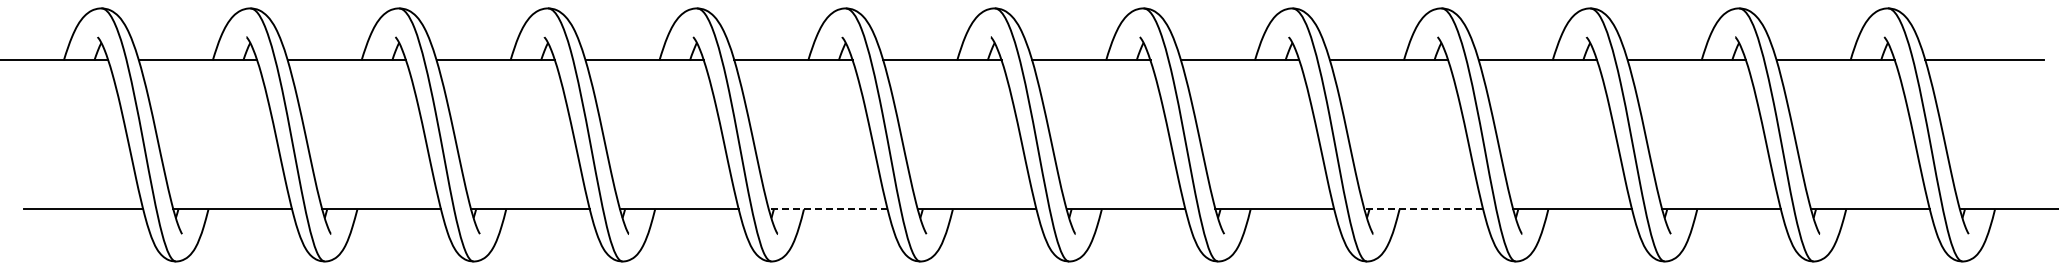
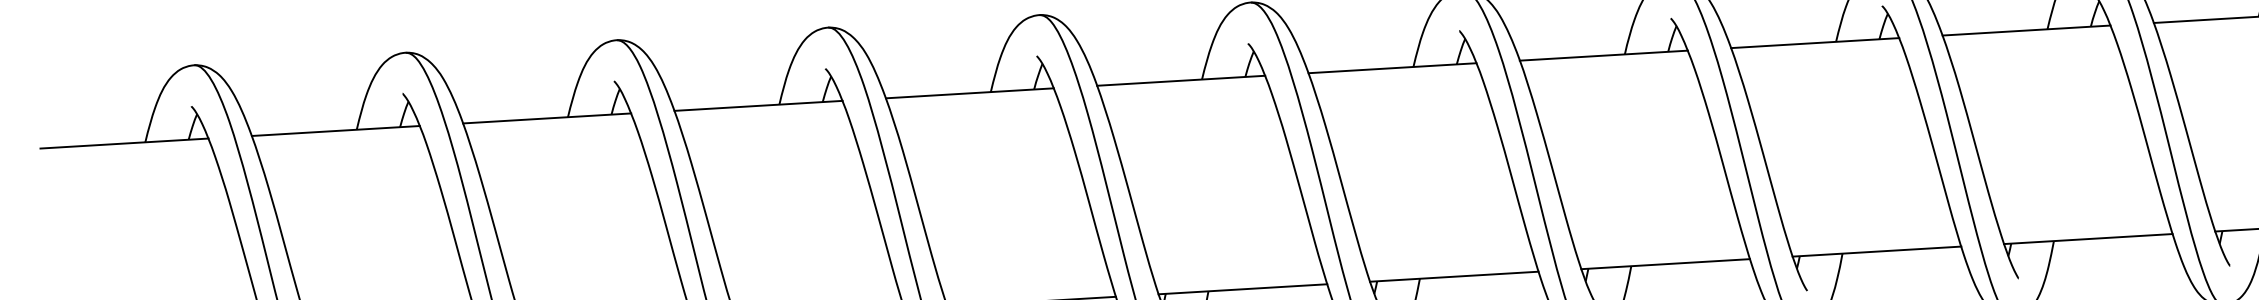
line: (827, 209) -> (1241, 289), dashed -> solid
line: (1423, 209) -> (2087, 239), dashed -> solid

